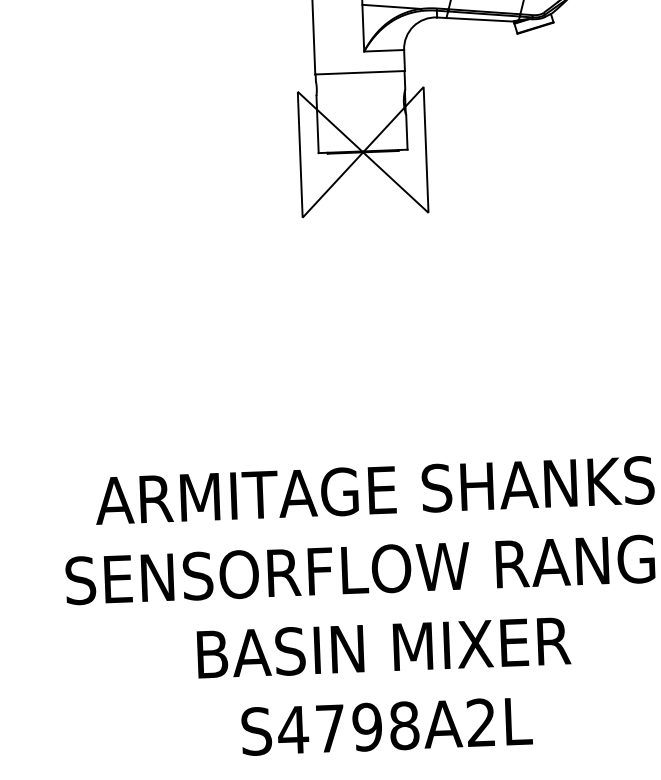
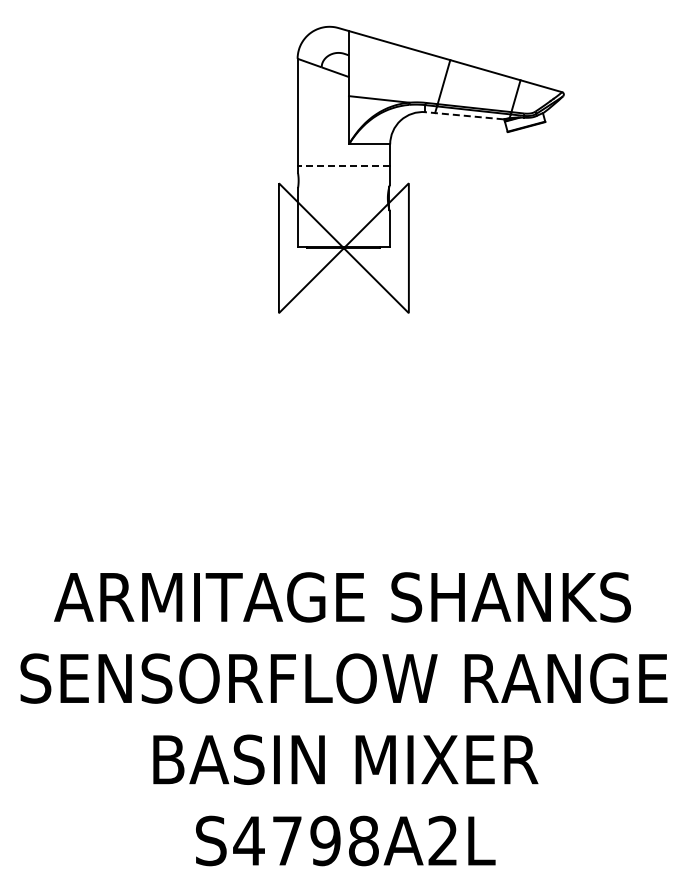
line: (475, 19) -> (464, 115), solid -> dashed
line: (359, 73) -> (343, 166), solid -> dashed

